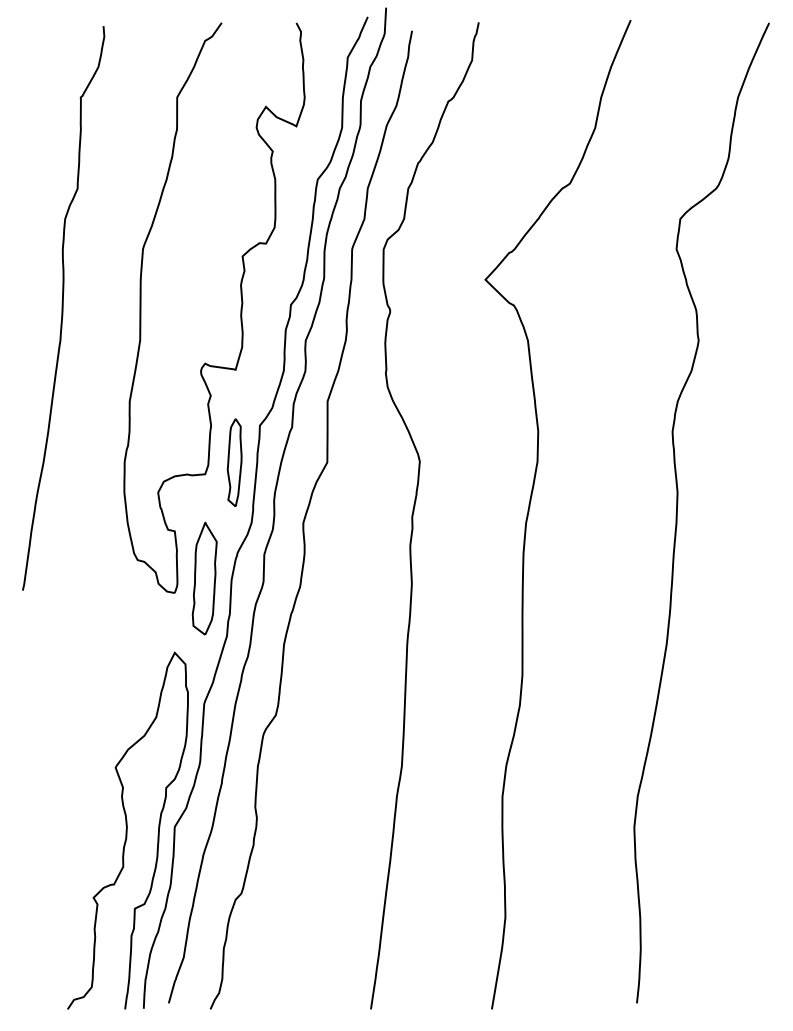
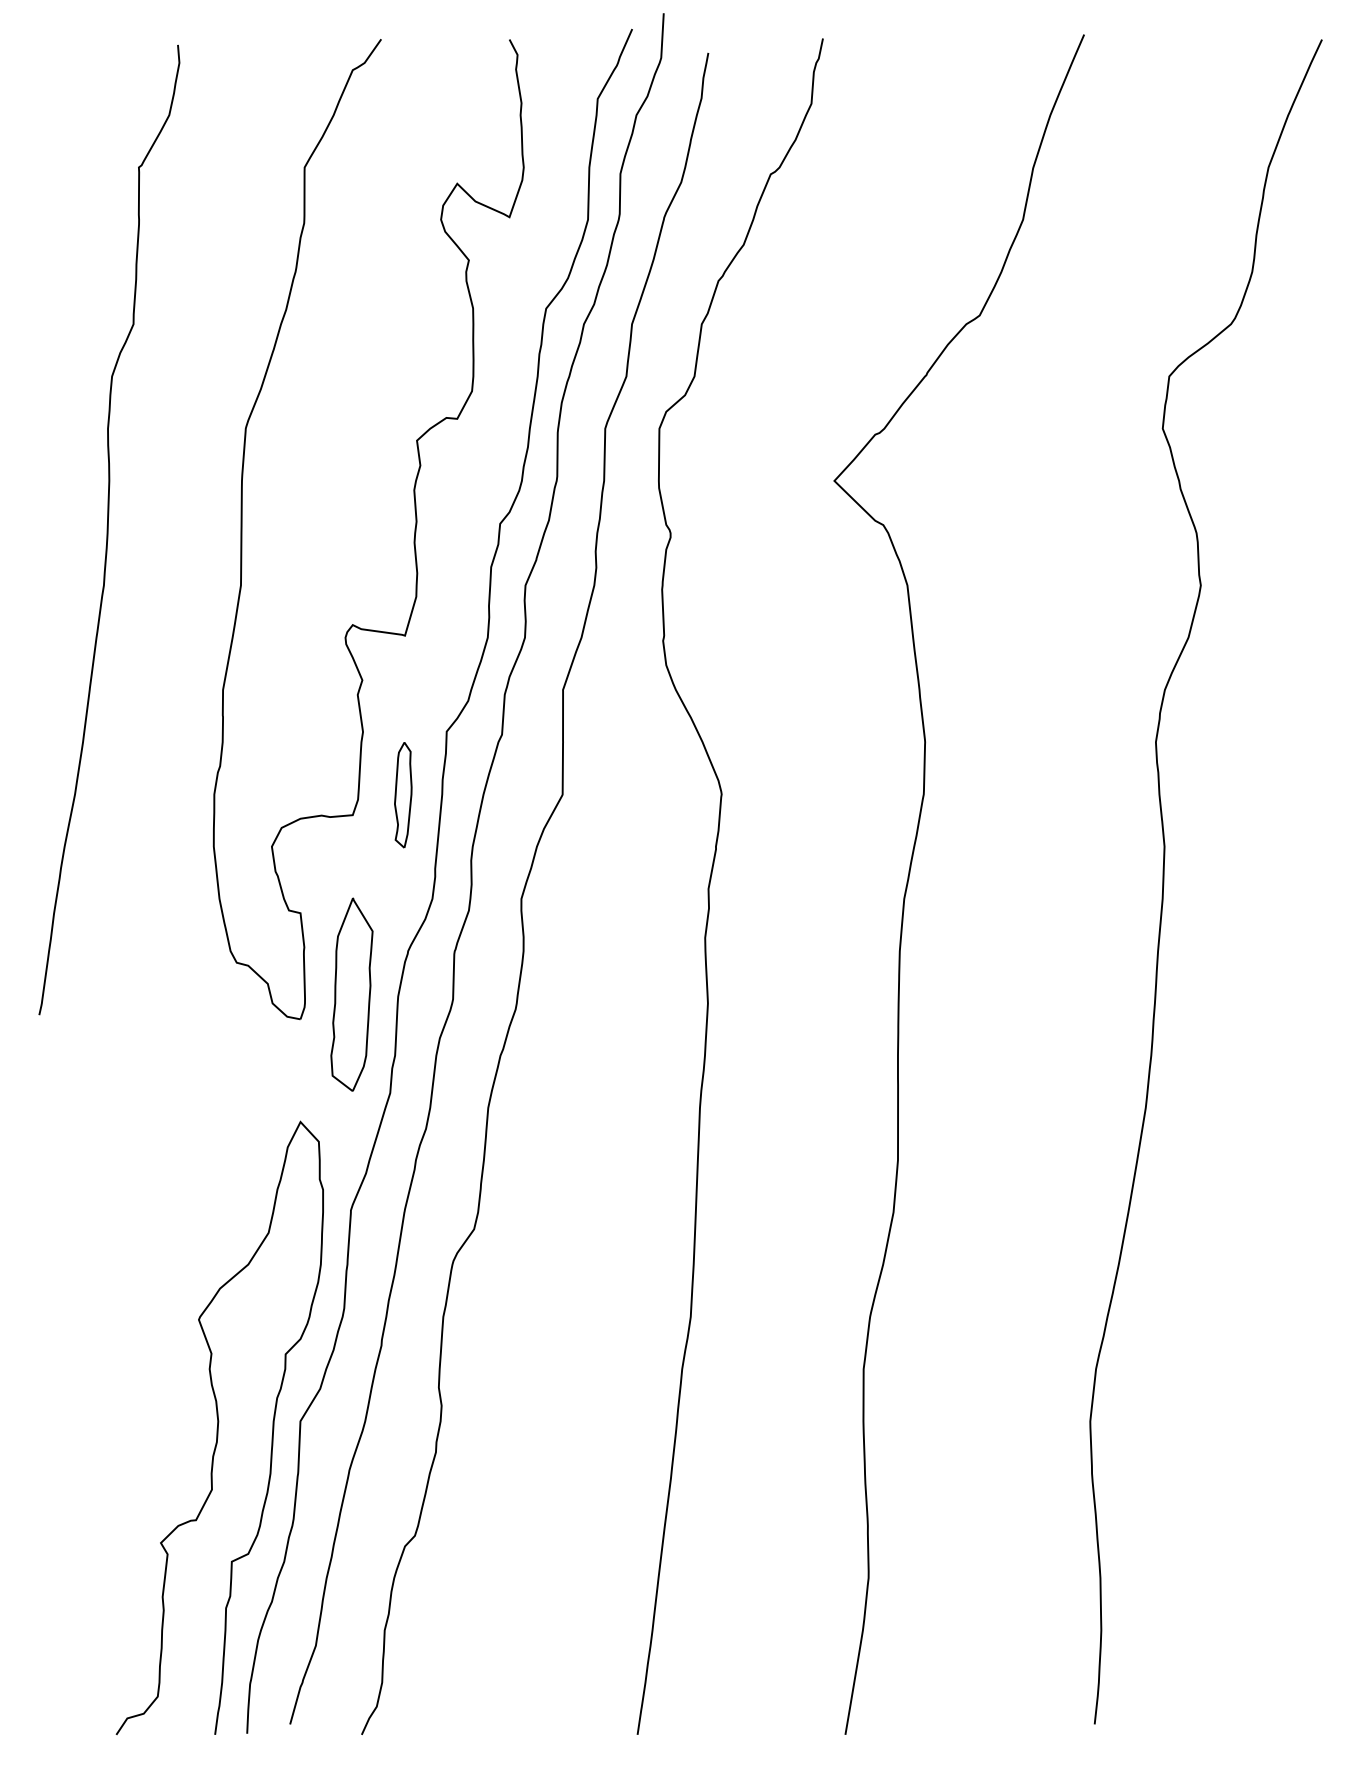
part: (234, 462) -> (403, 794), size x0.7

